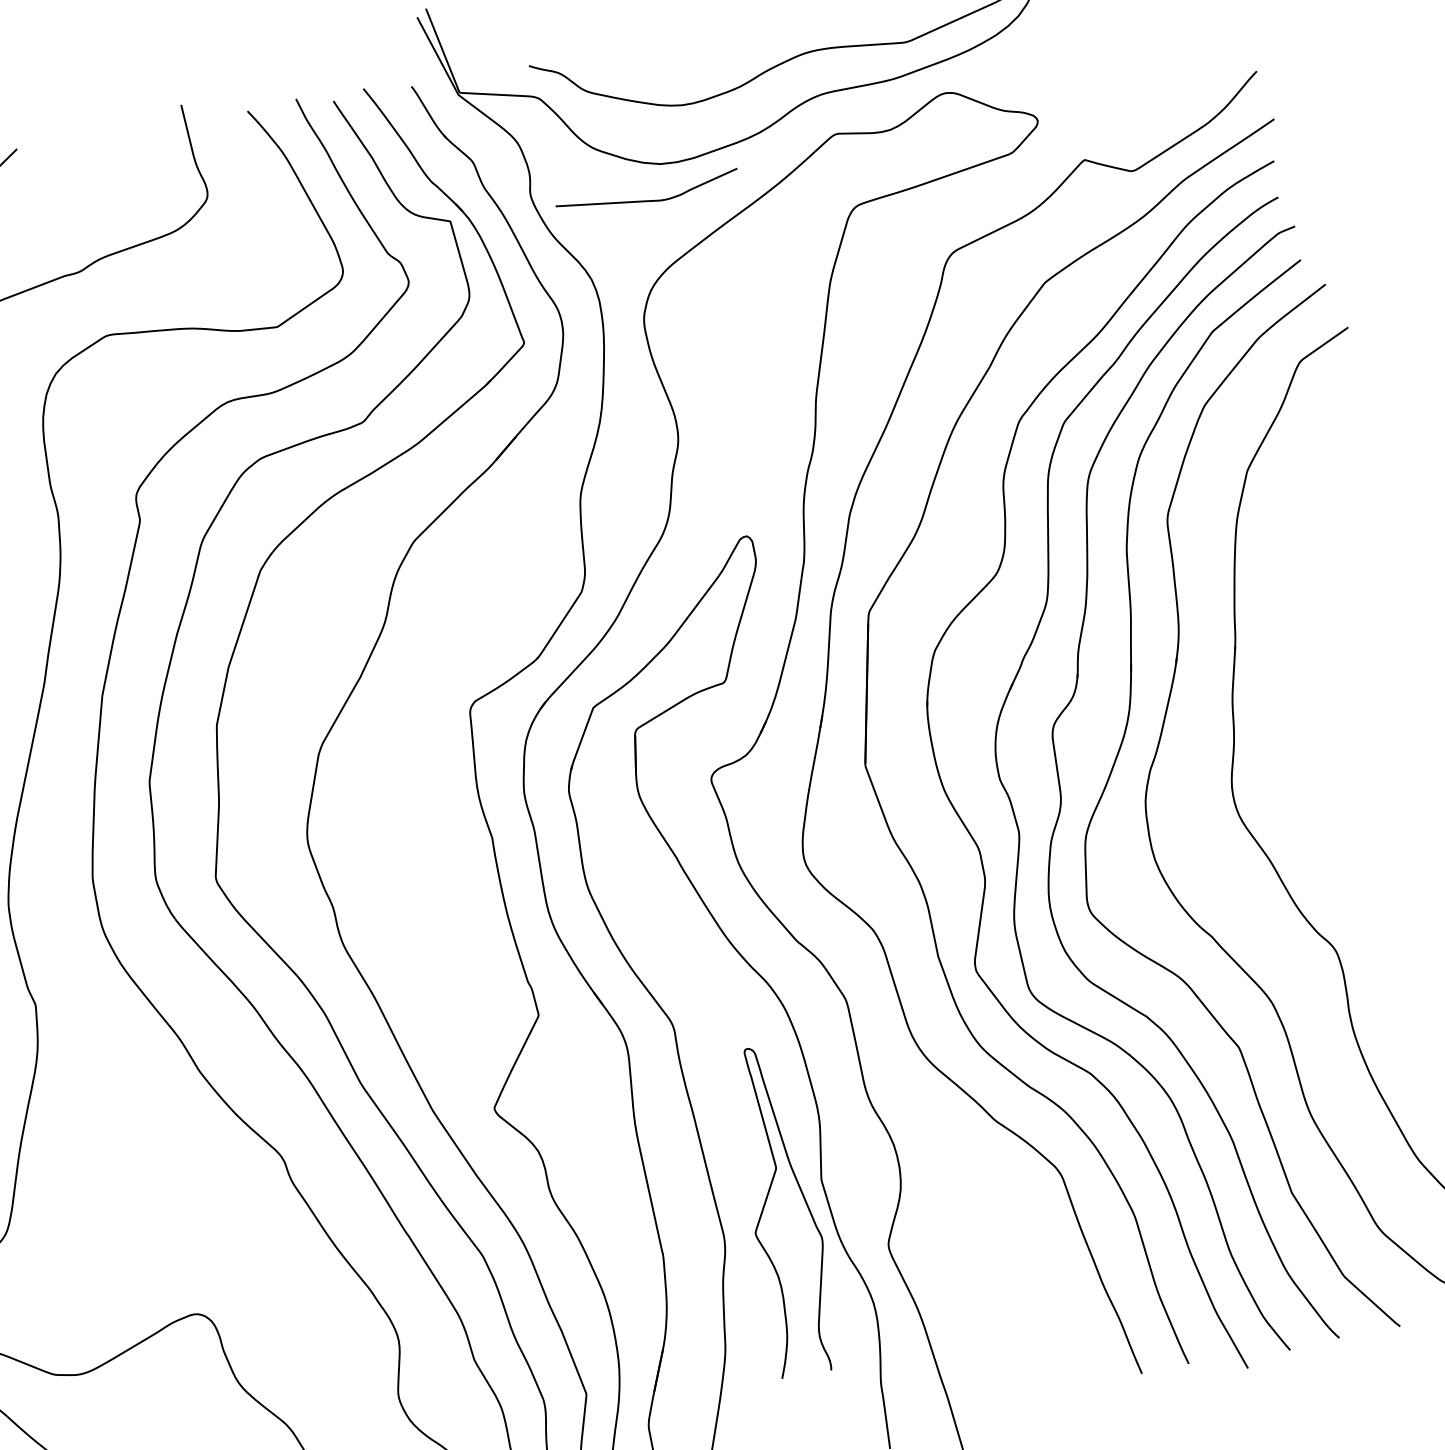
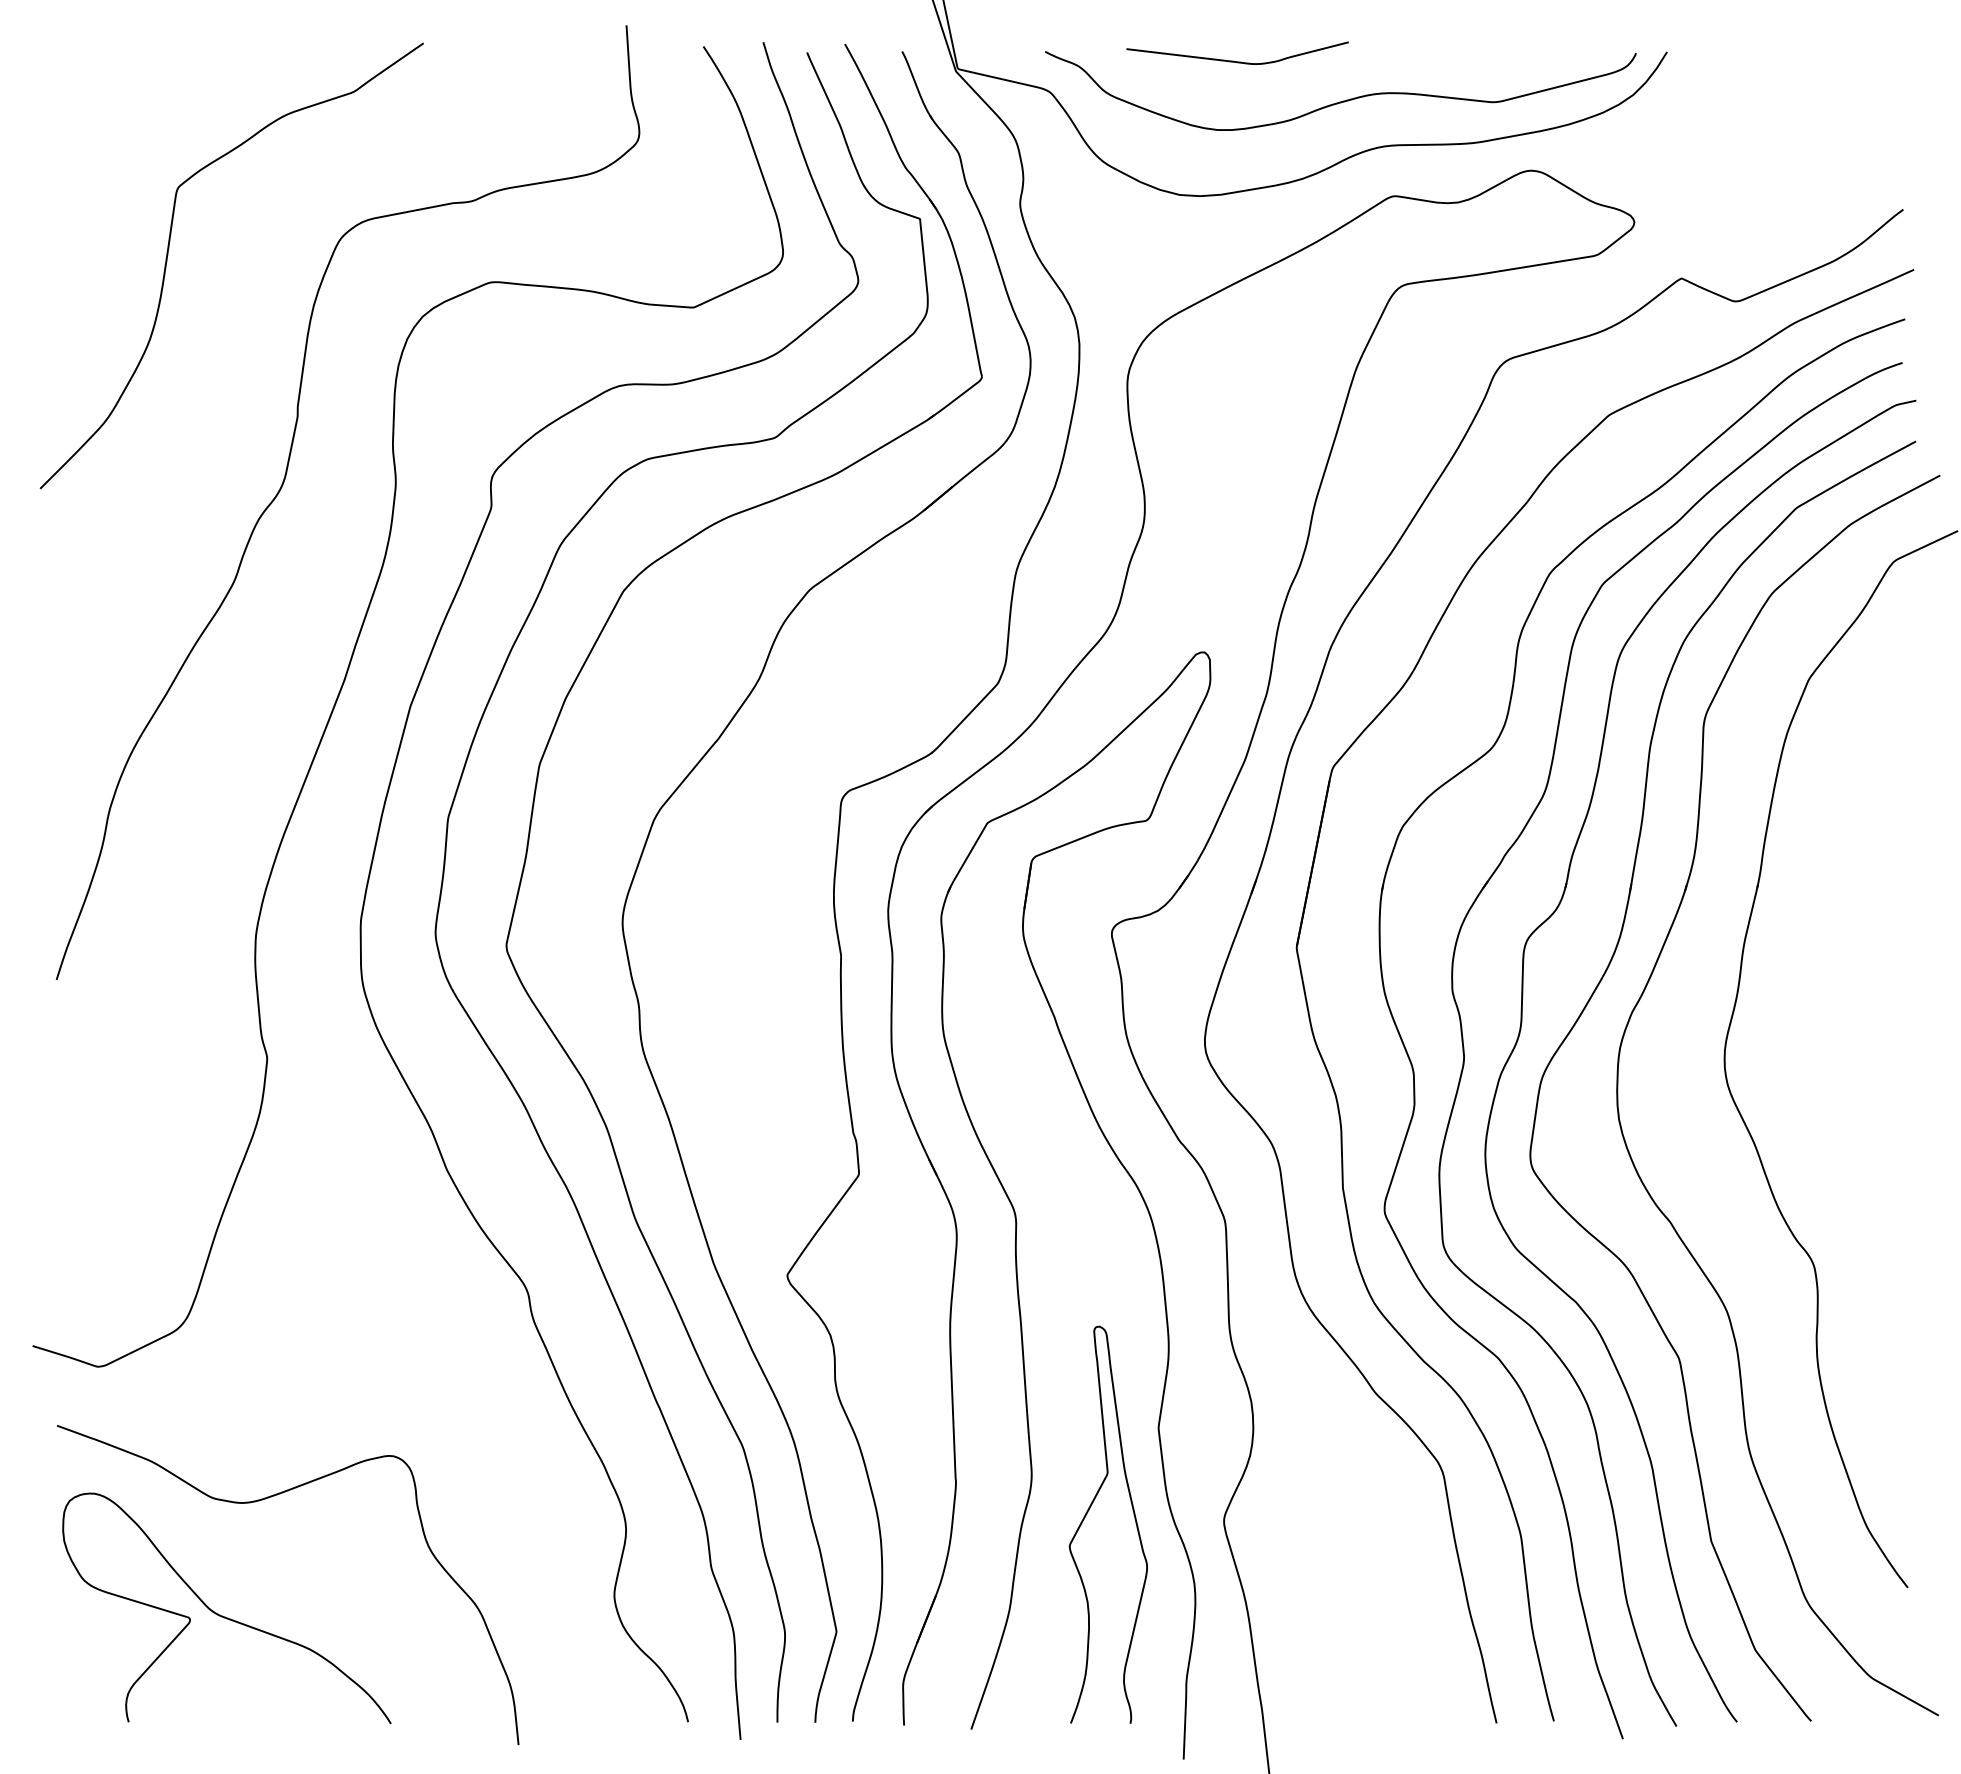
curve: (645, 200) -> (1233, 60), moved
curve: (765, 1204) -> (1087, 1514), moved

